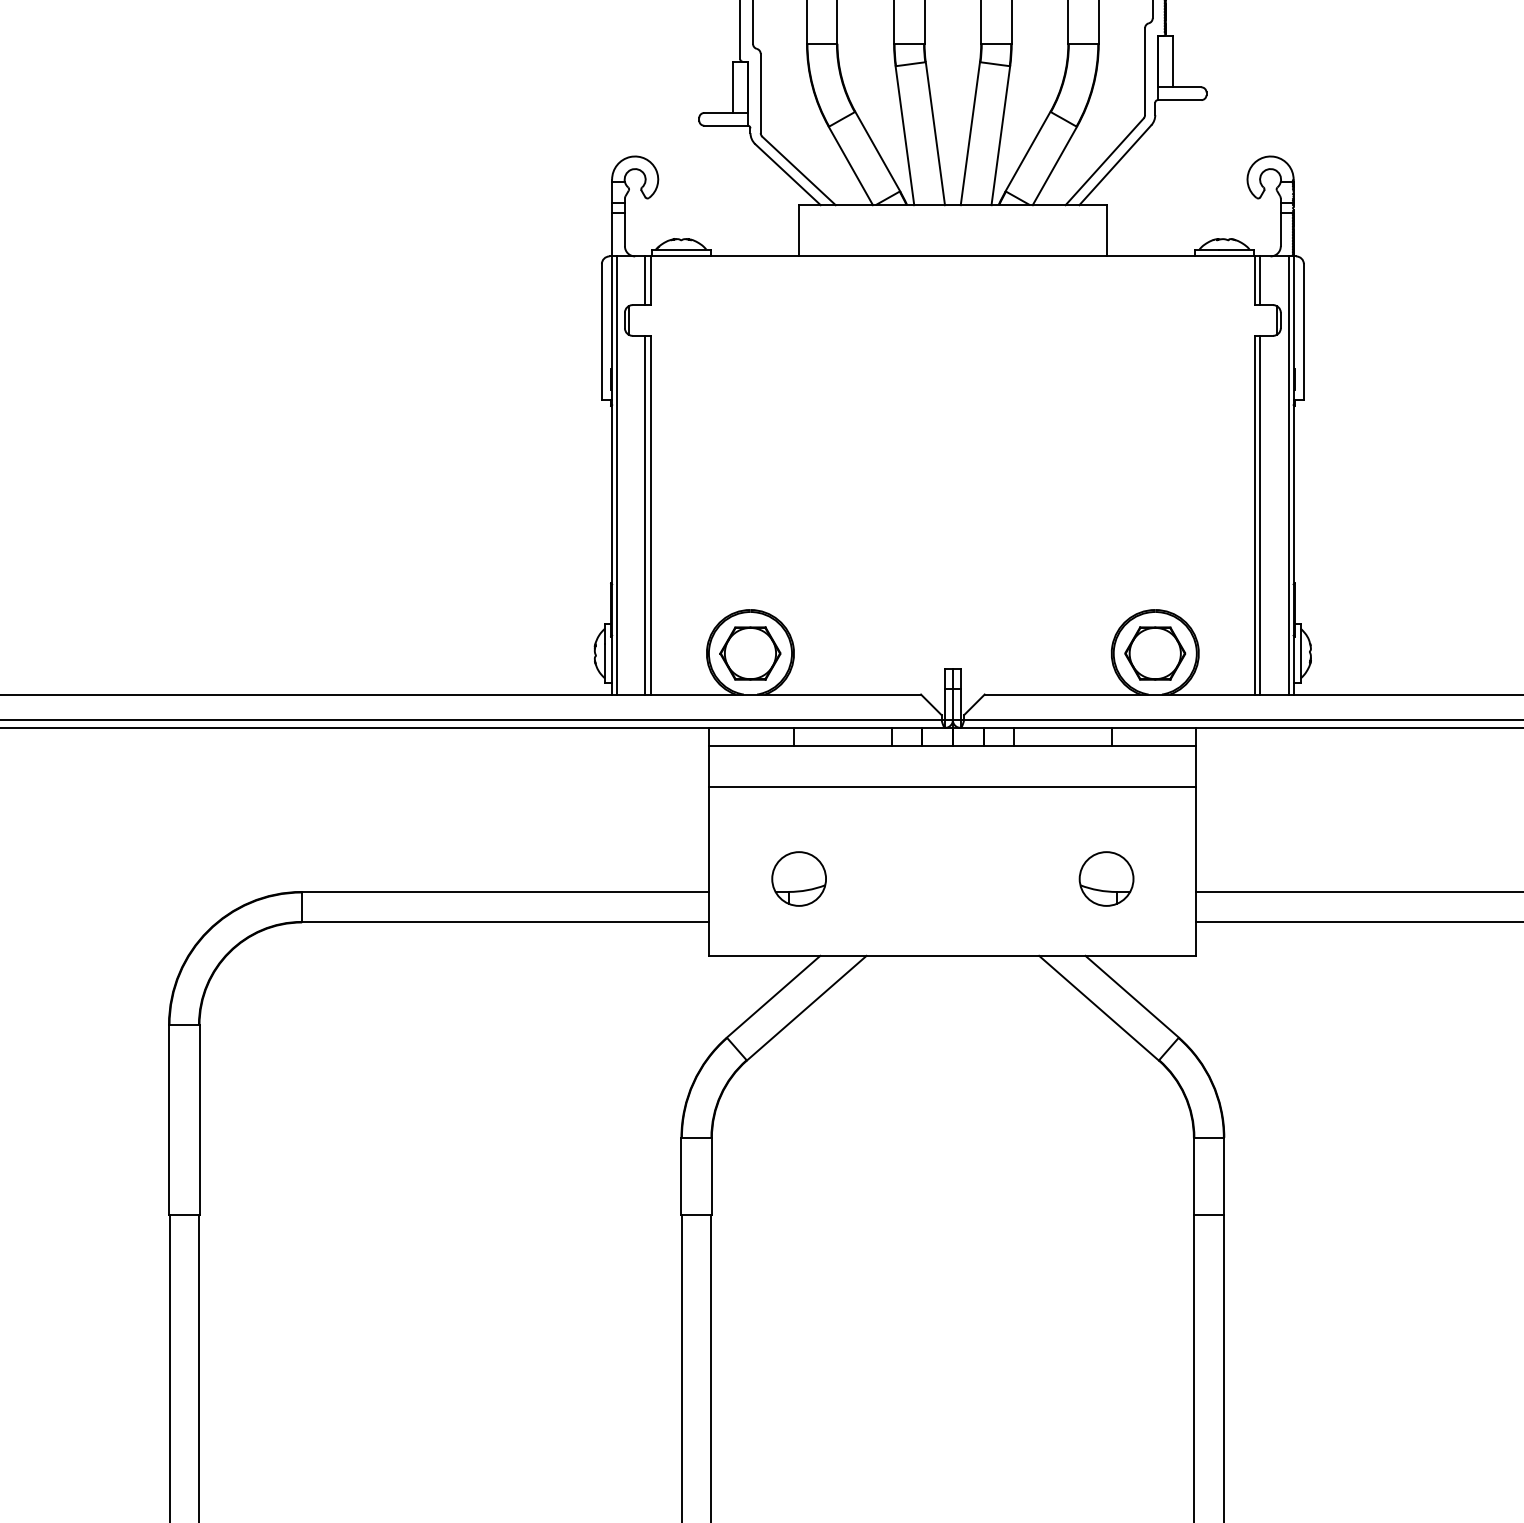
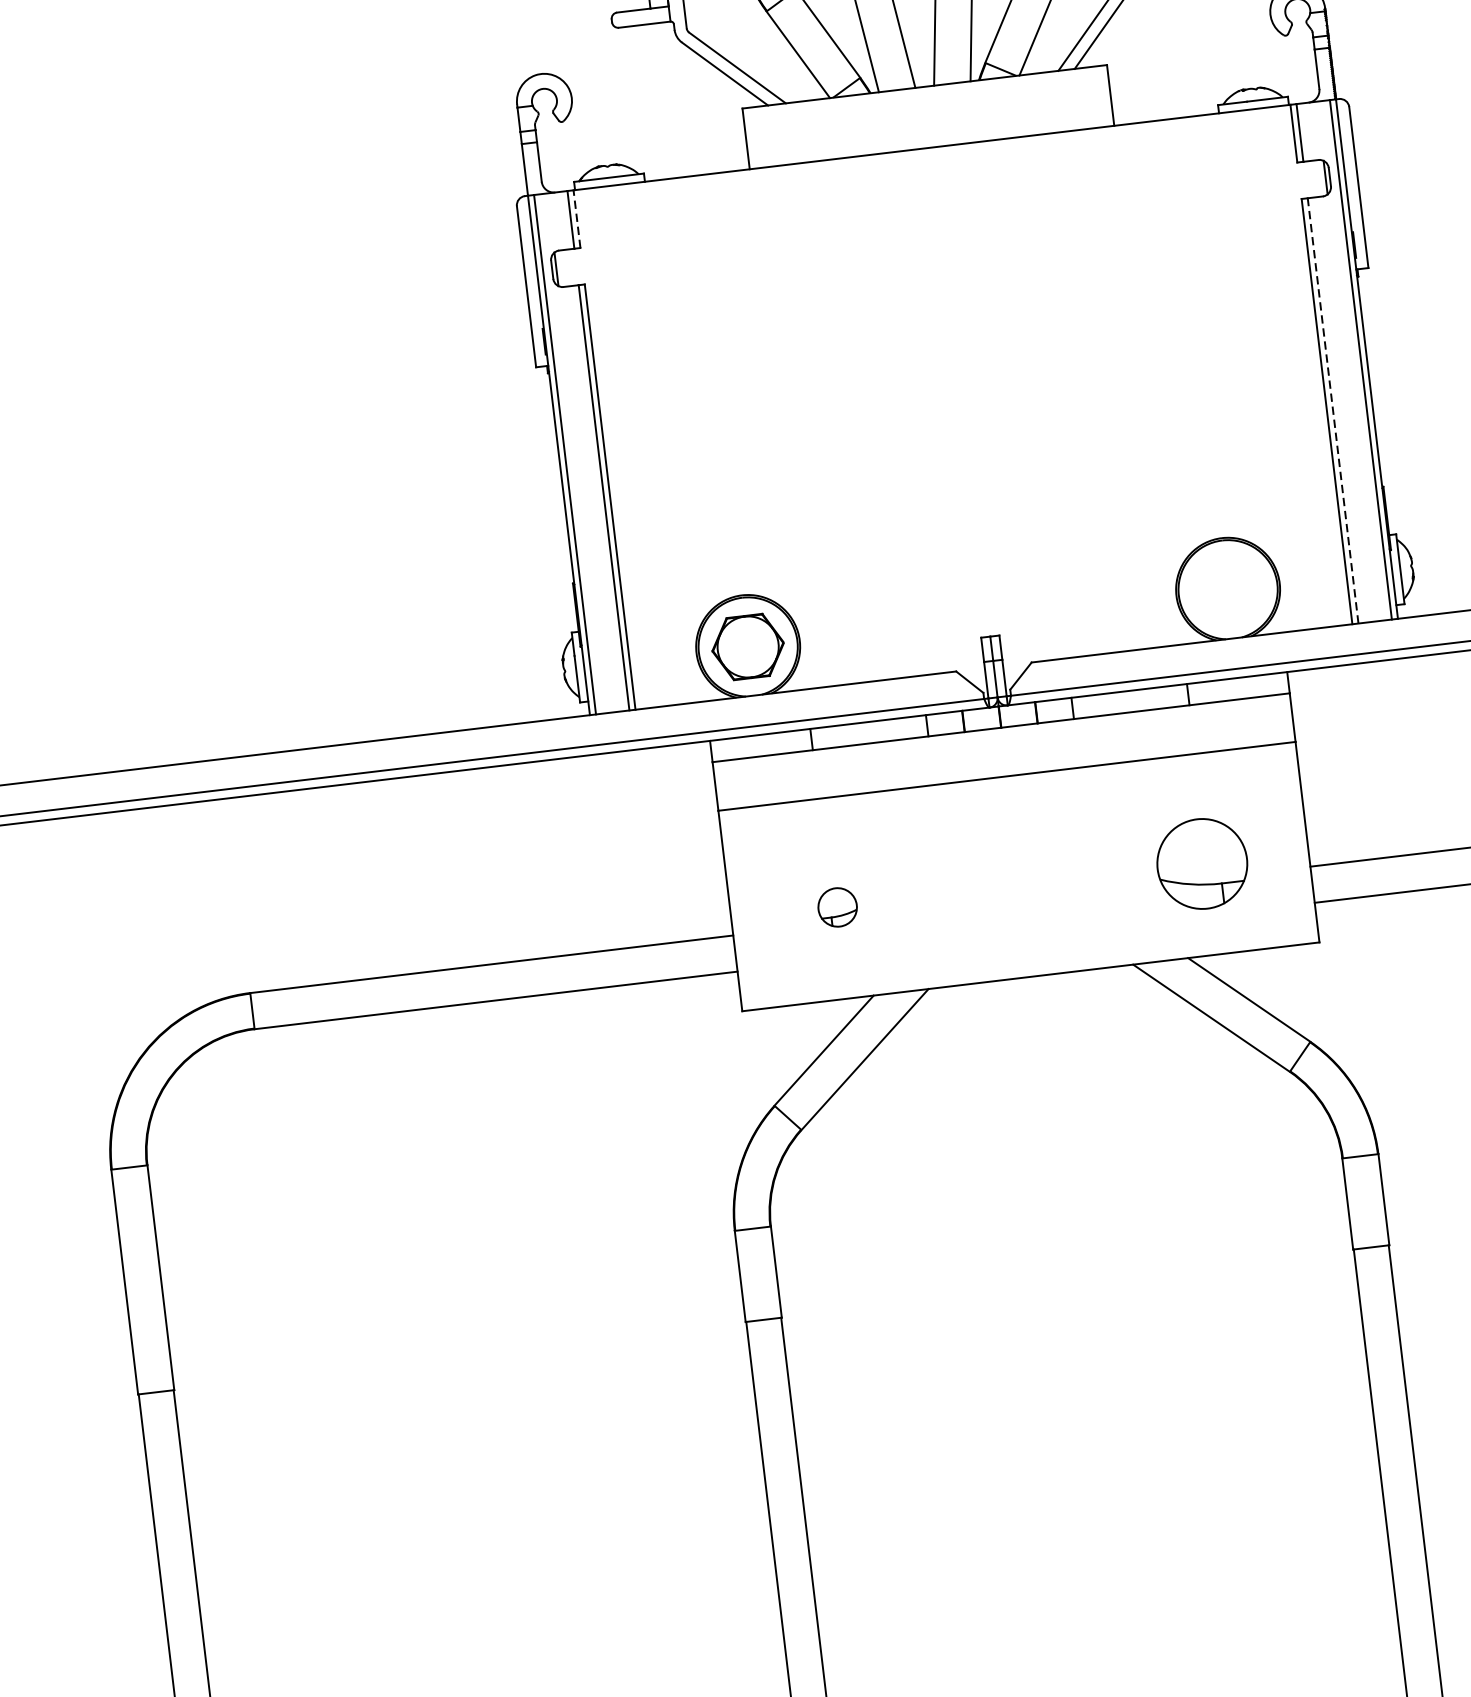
line: (650, 280) -> (576, 218), solid -> dashed
line: (1260, 514) -> (1333, 410), solid -> dashed
part: (1155, 653) -> (1228, 589), removed
part: (798, 878) -> (836, 906), size x0.6
part: (1106, 878) -> (1202, 863), size x1.4

